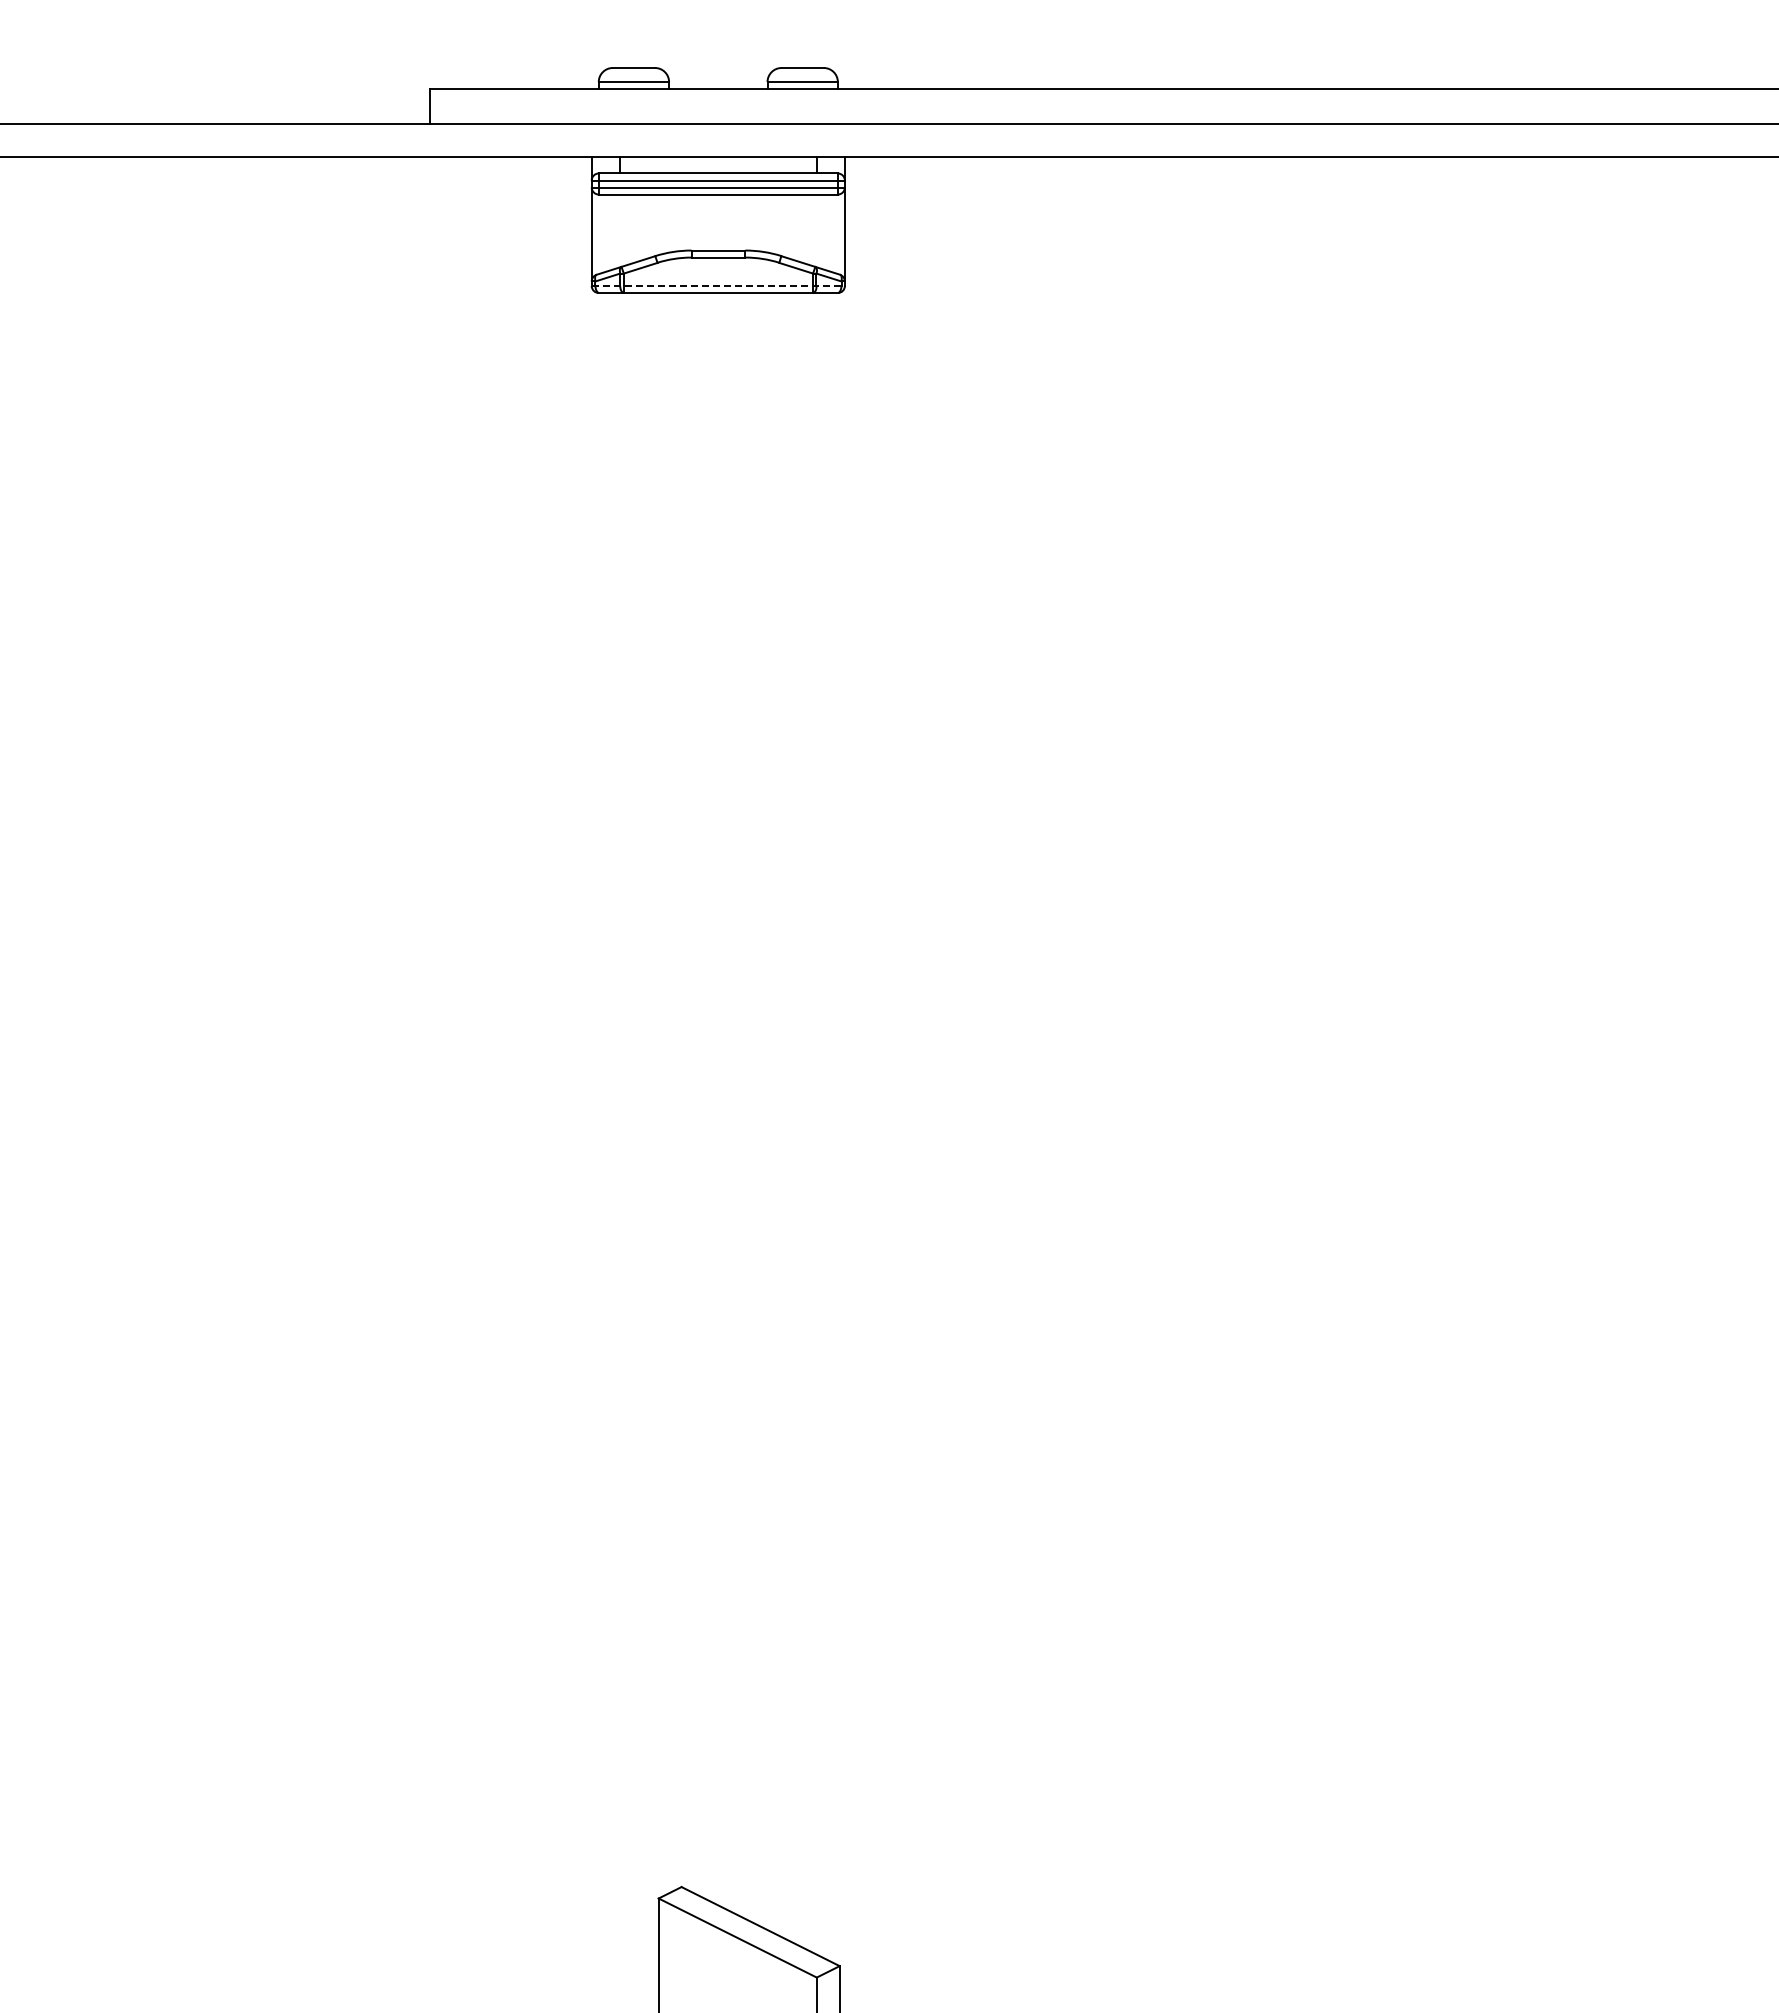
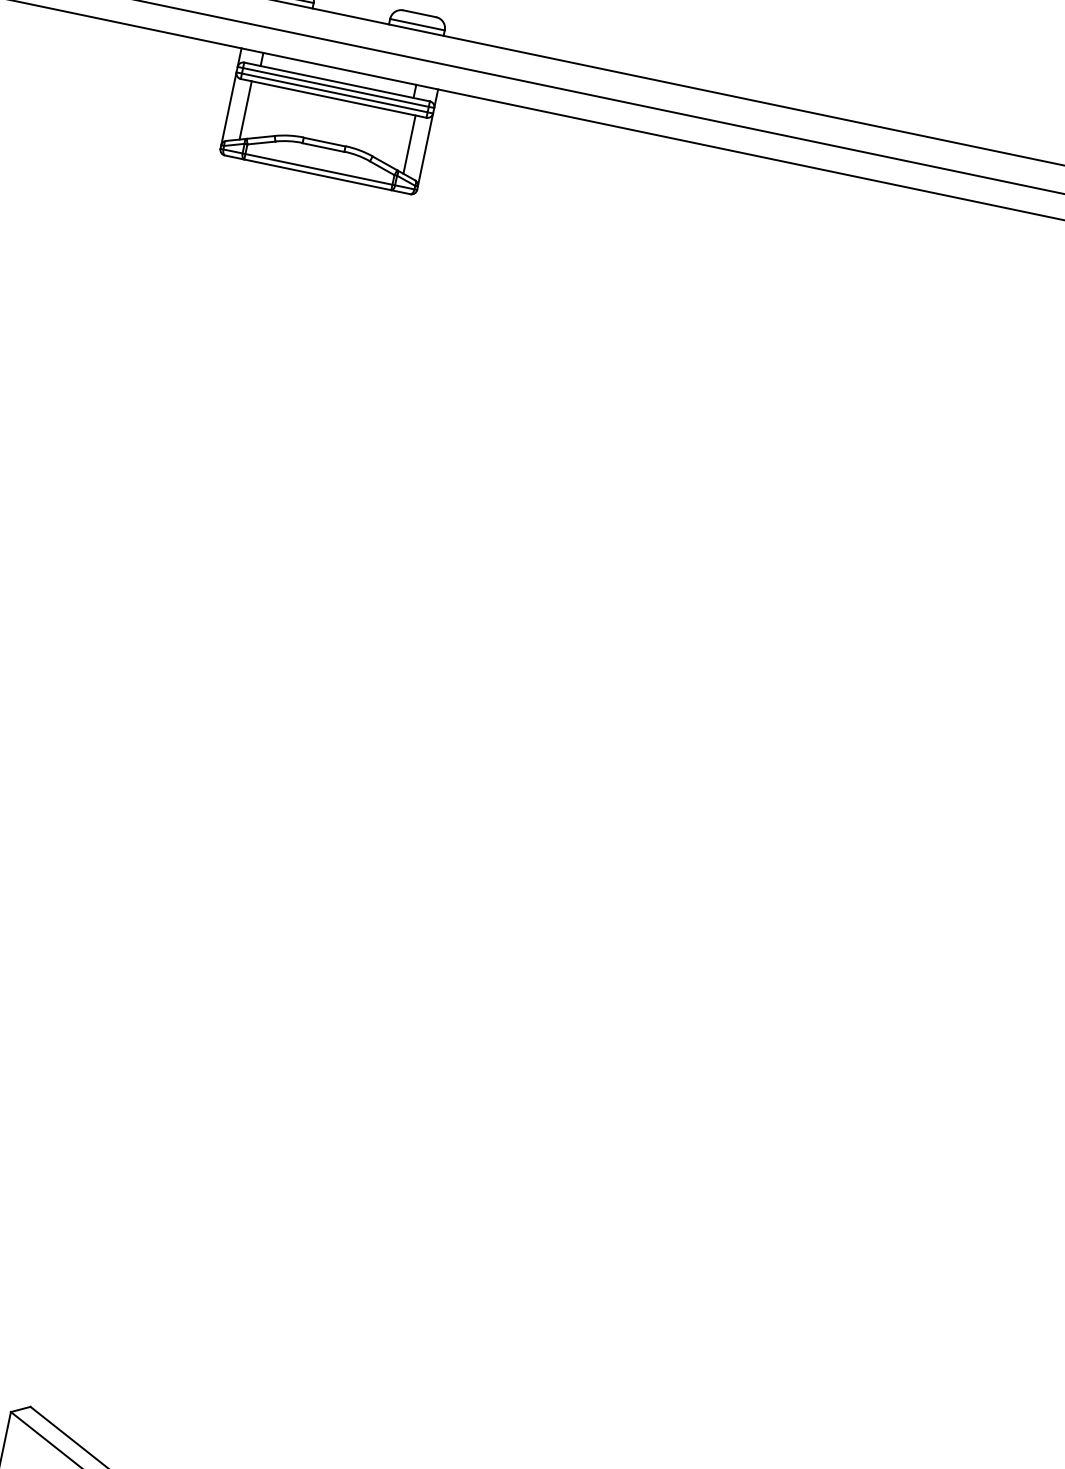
line: (612, 231) -> (245, 109), added
line: (823, 231) -> (409, 144), added
line: (718, 285) -> (319, 169), dashed -> solid

